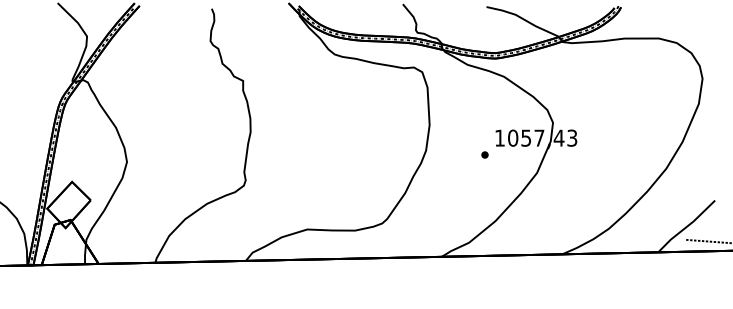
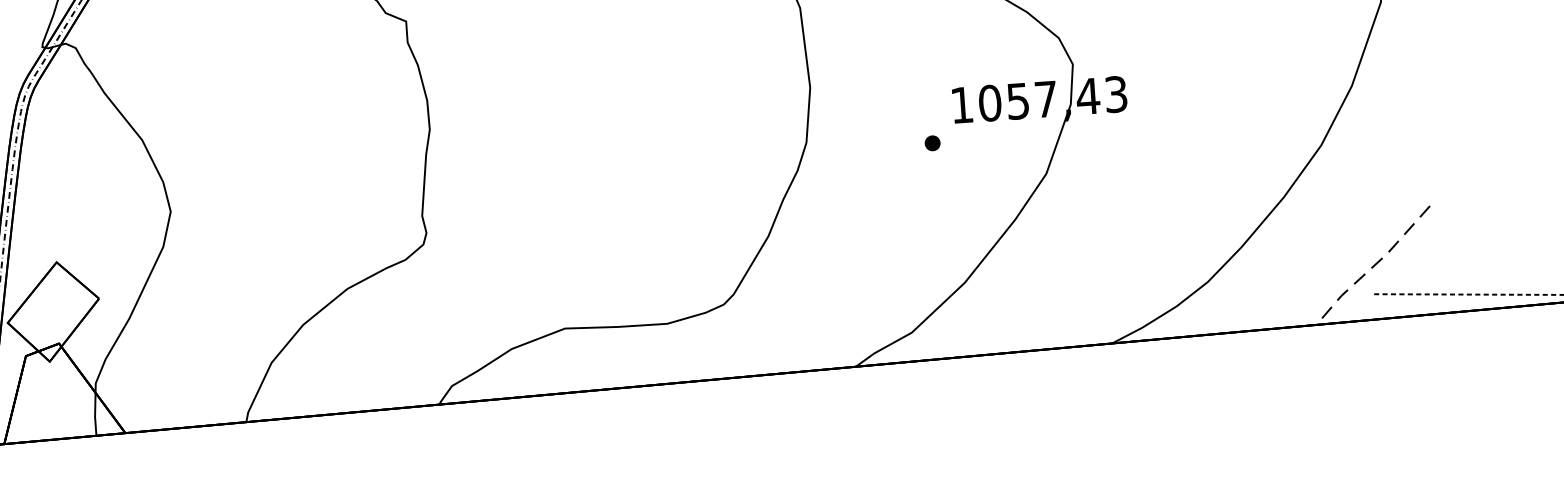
line: (687, 226) -> (1374, 265), solid -> dashed

